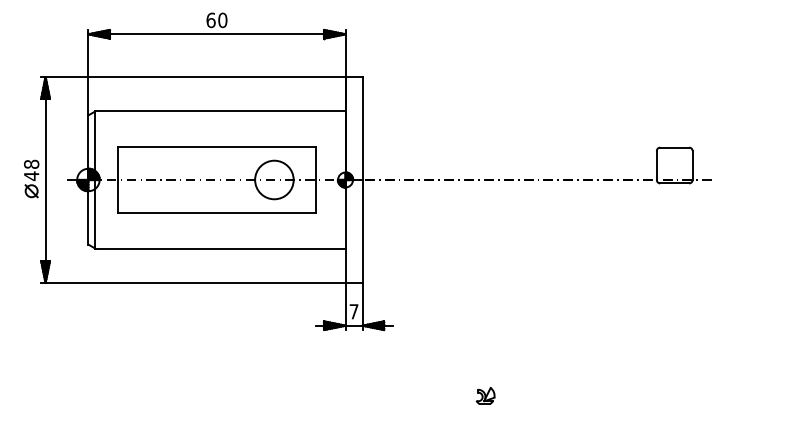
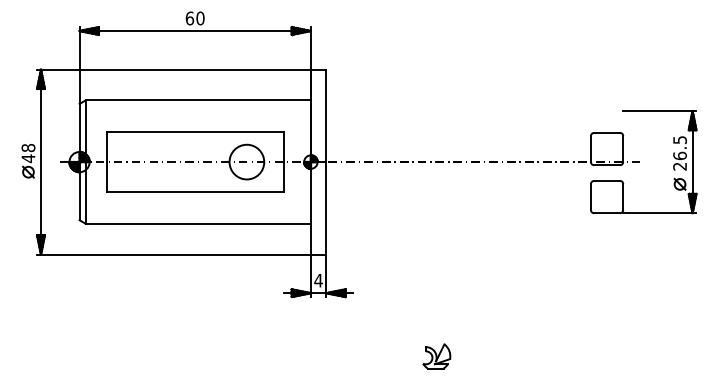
part: (692, 201) -> (623, 181), added
text: (353, 311) -> (318, 280), 7 -> 4
part: (485, 396) -> (436, 356), size x1.67

